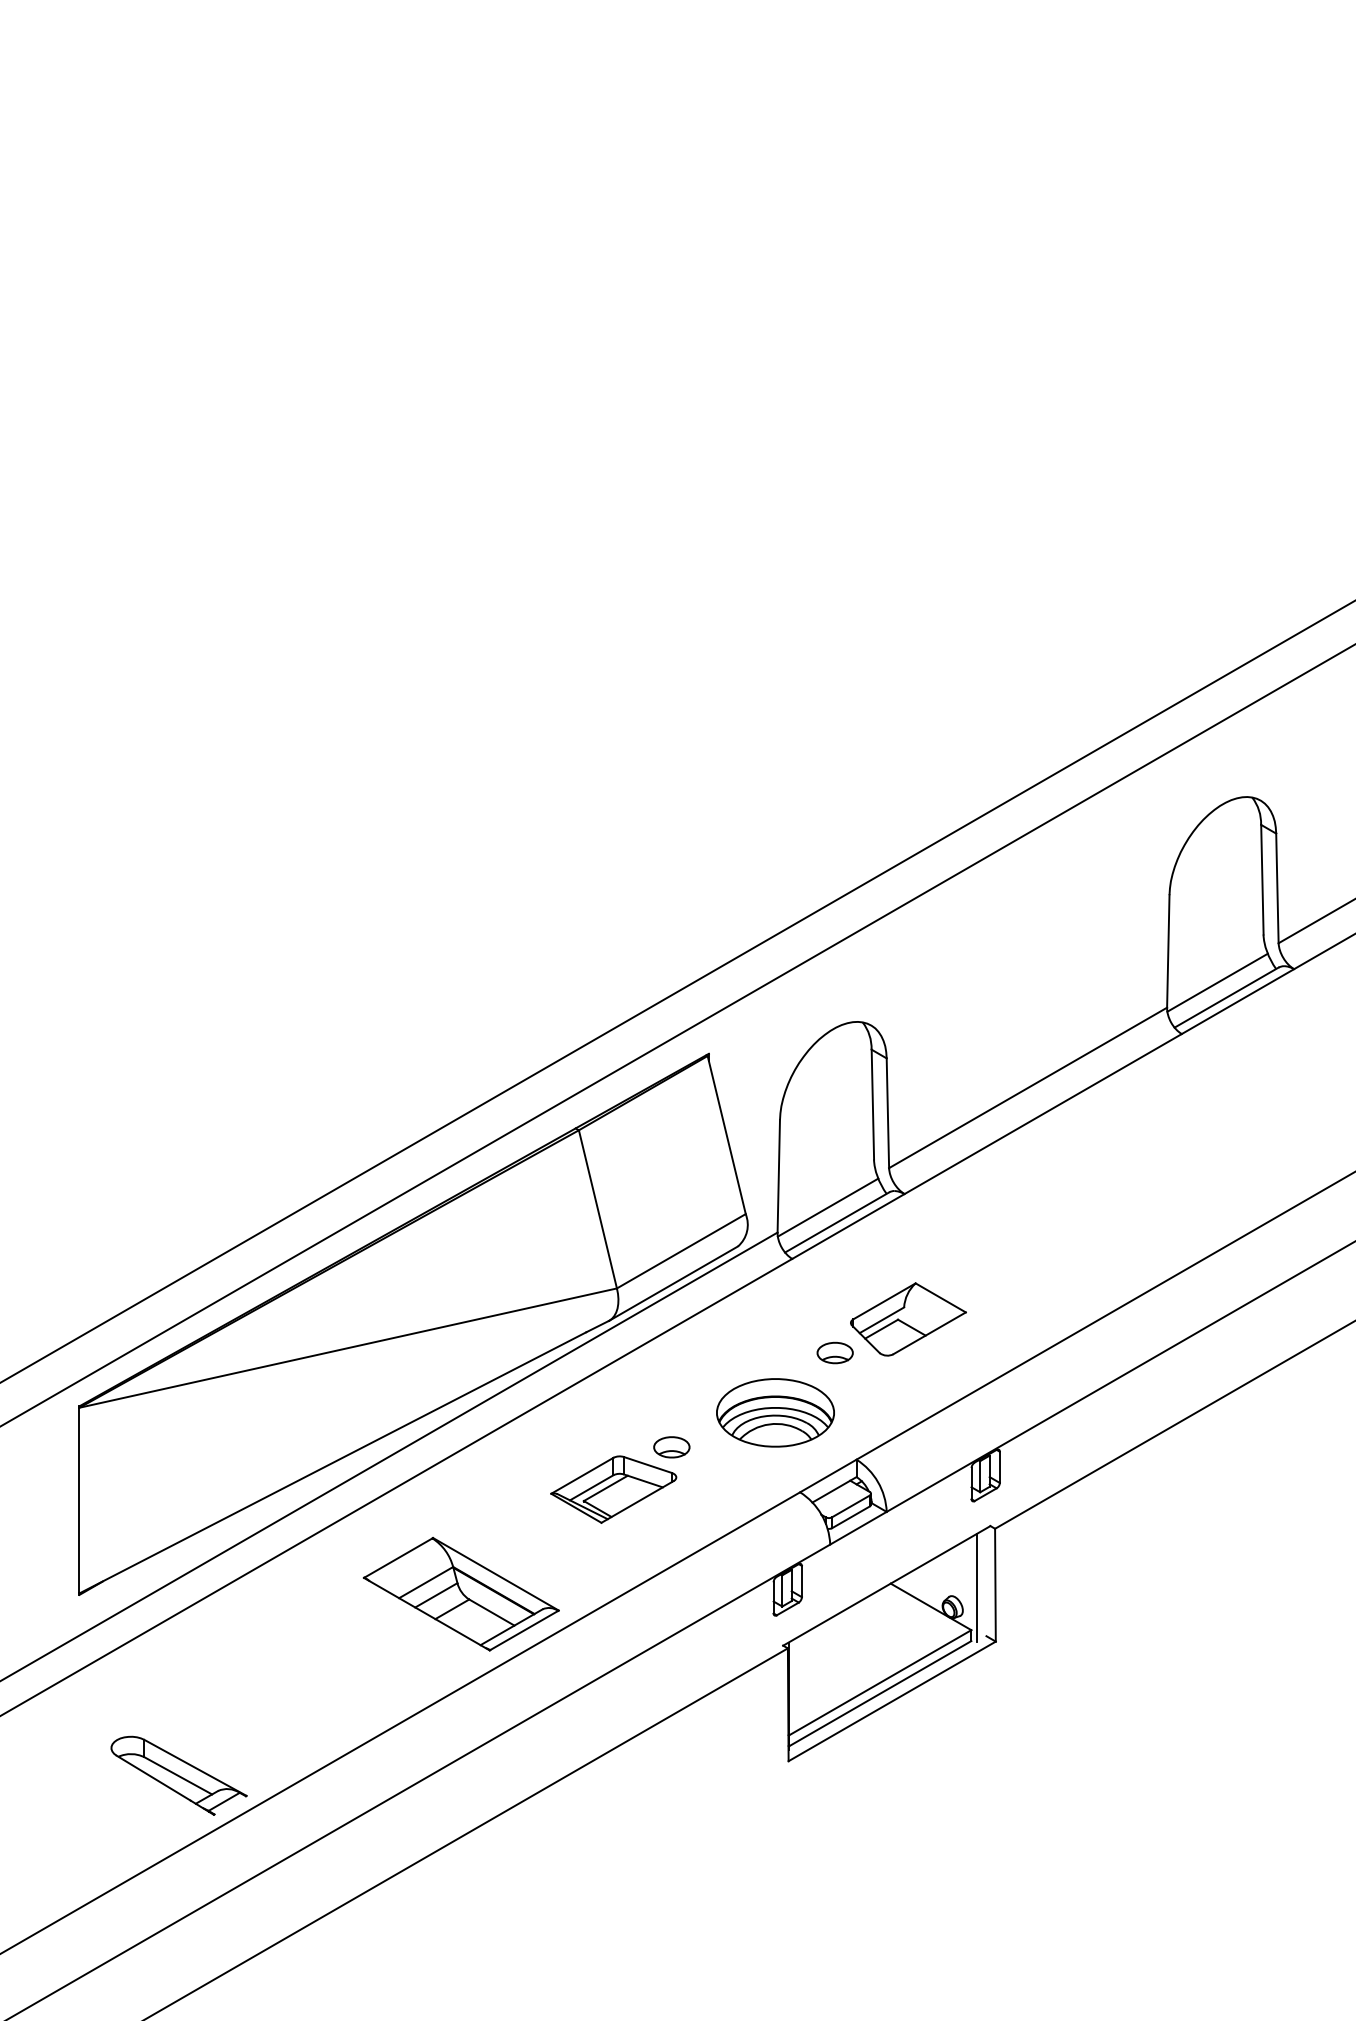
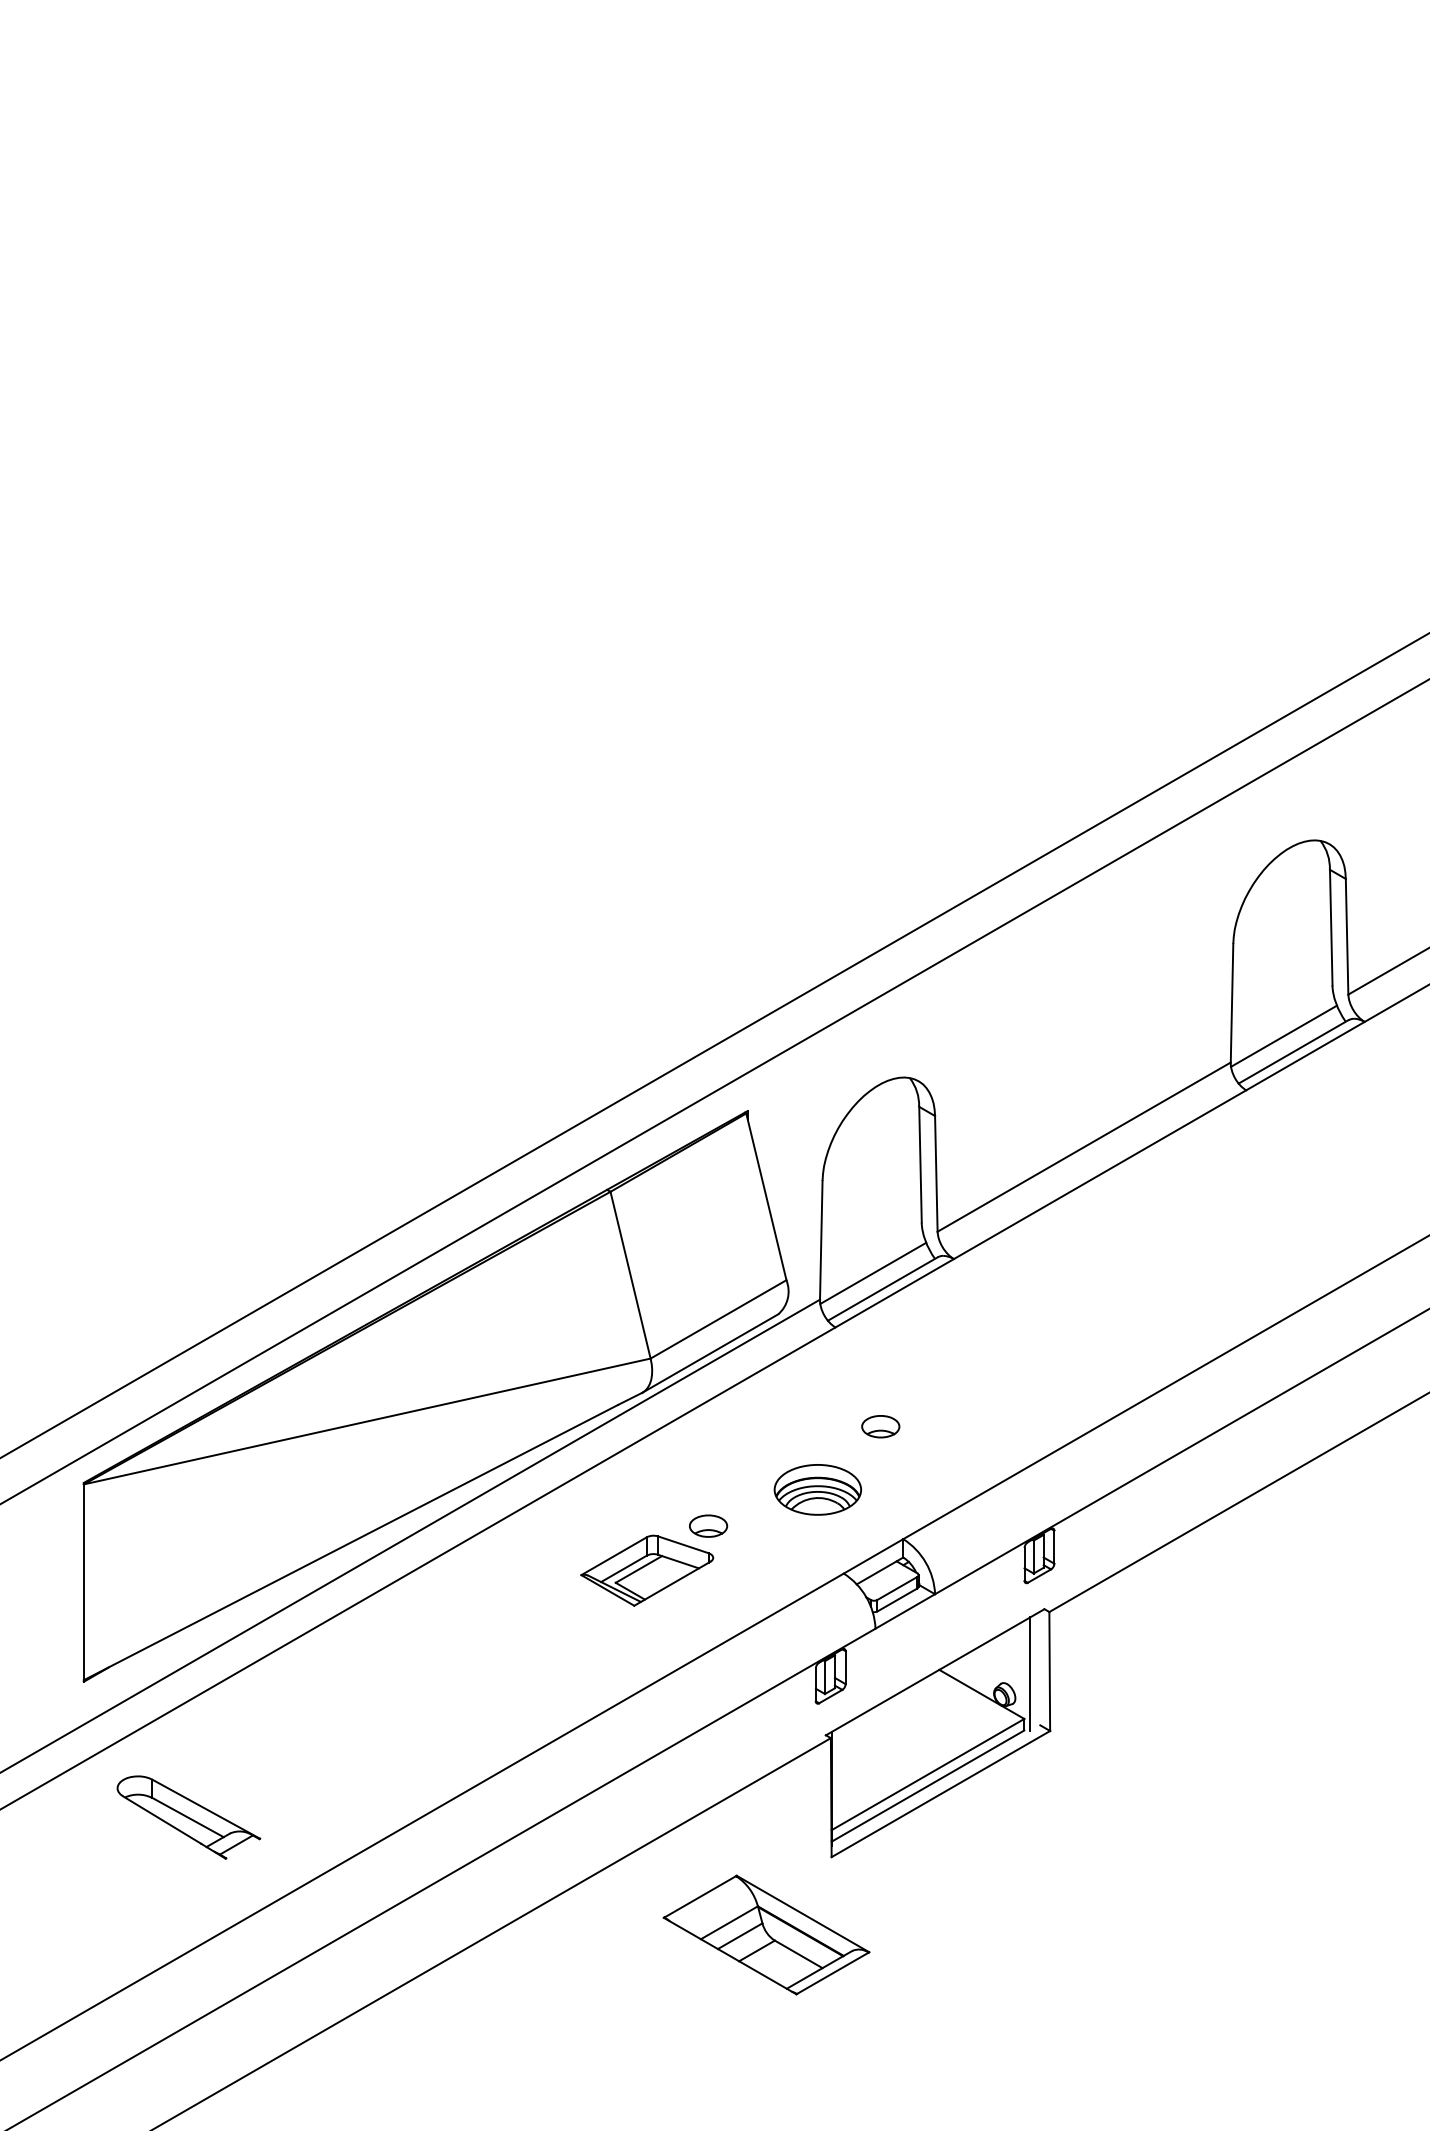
part: (907, 1319) -> (957, 1391), removed
part: (775, 1412) -> (817, 1489), size x0.7
part: (461, 1593) -> (766, 1934), moved
part: (178, 1775) -> (188, 1817), moved

